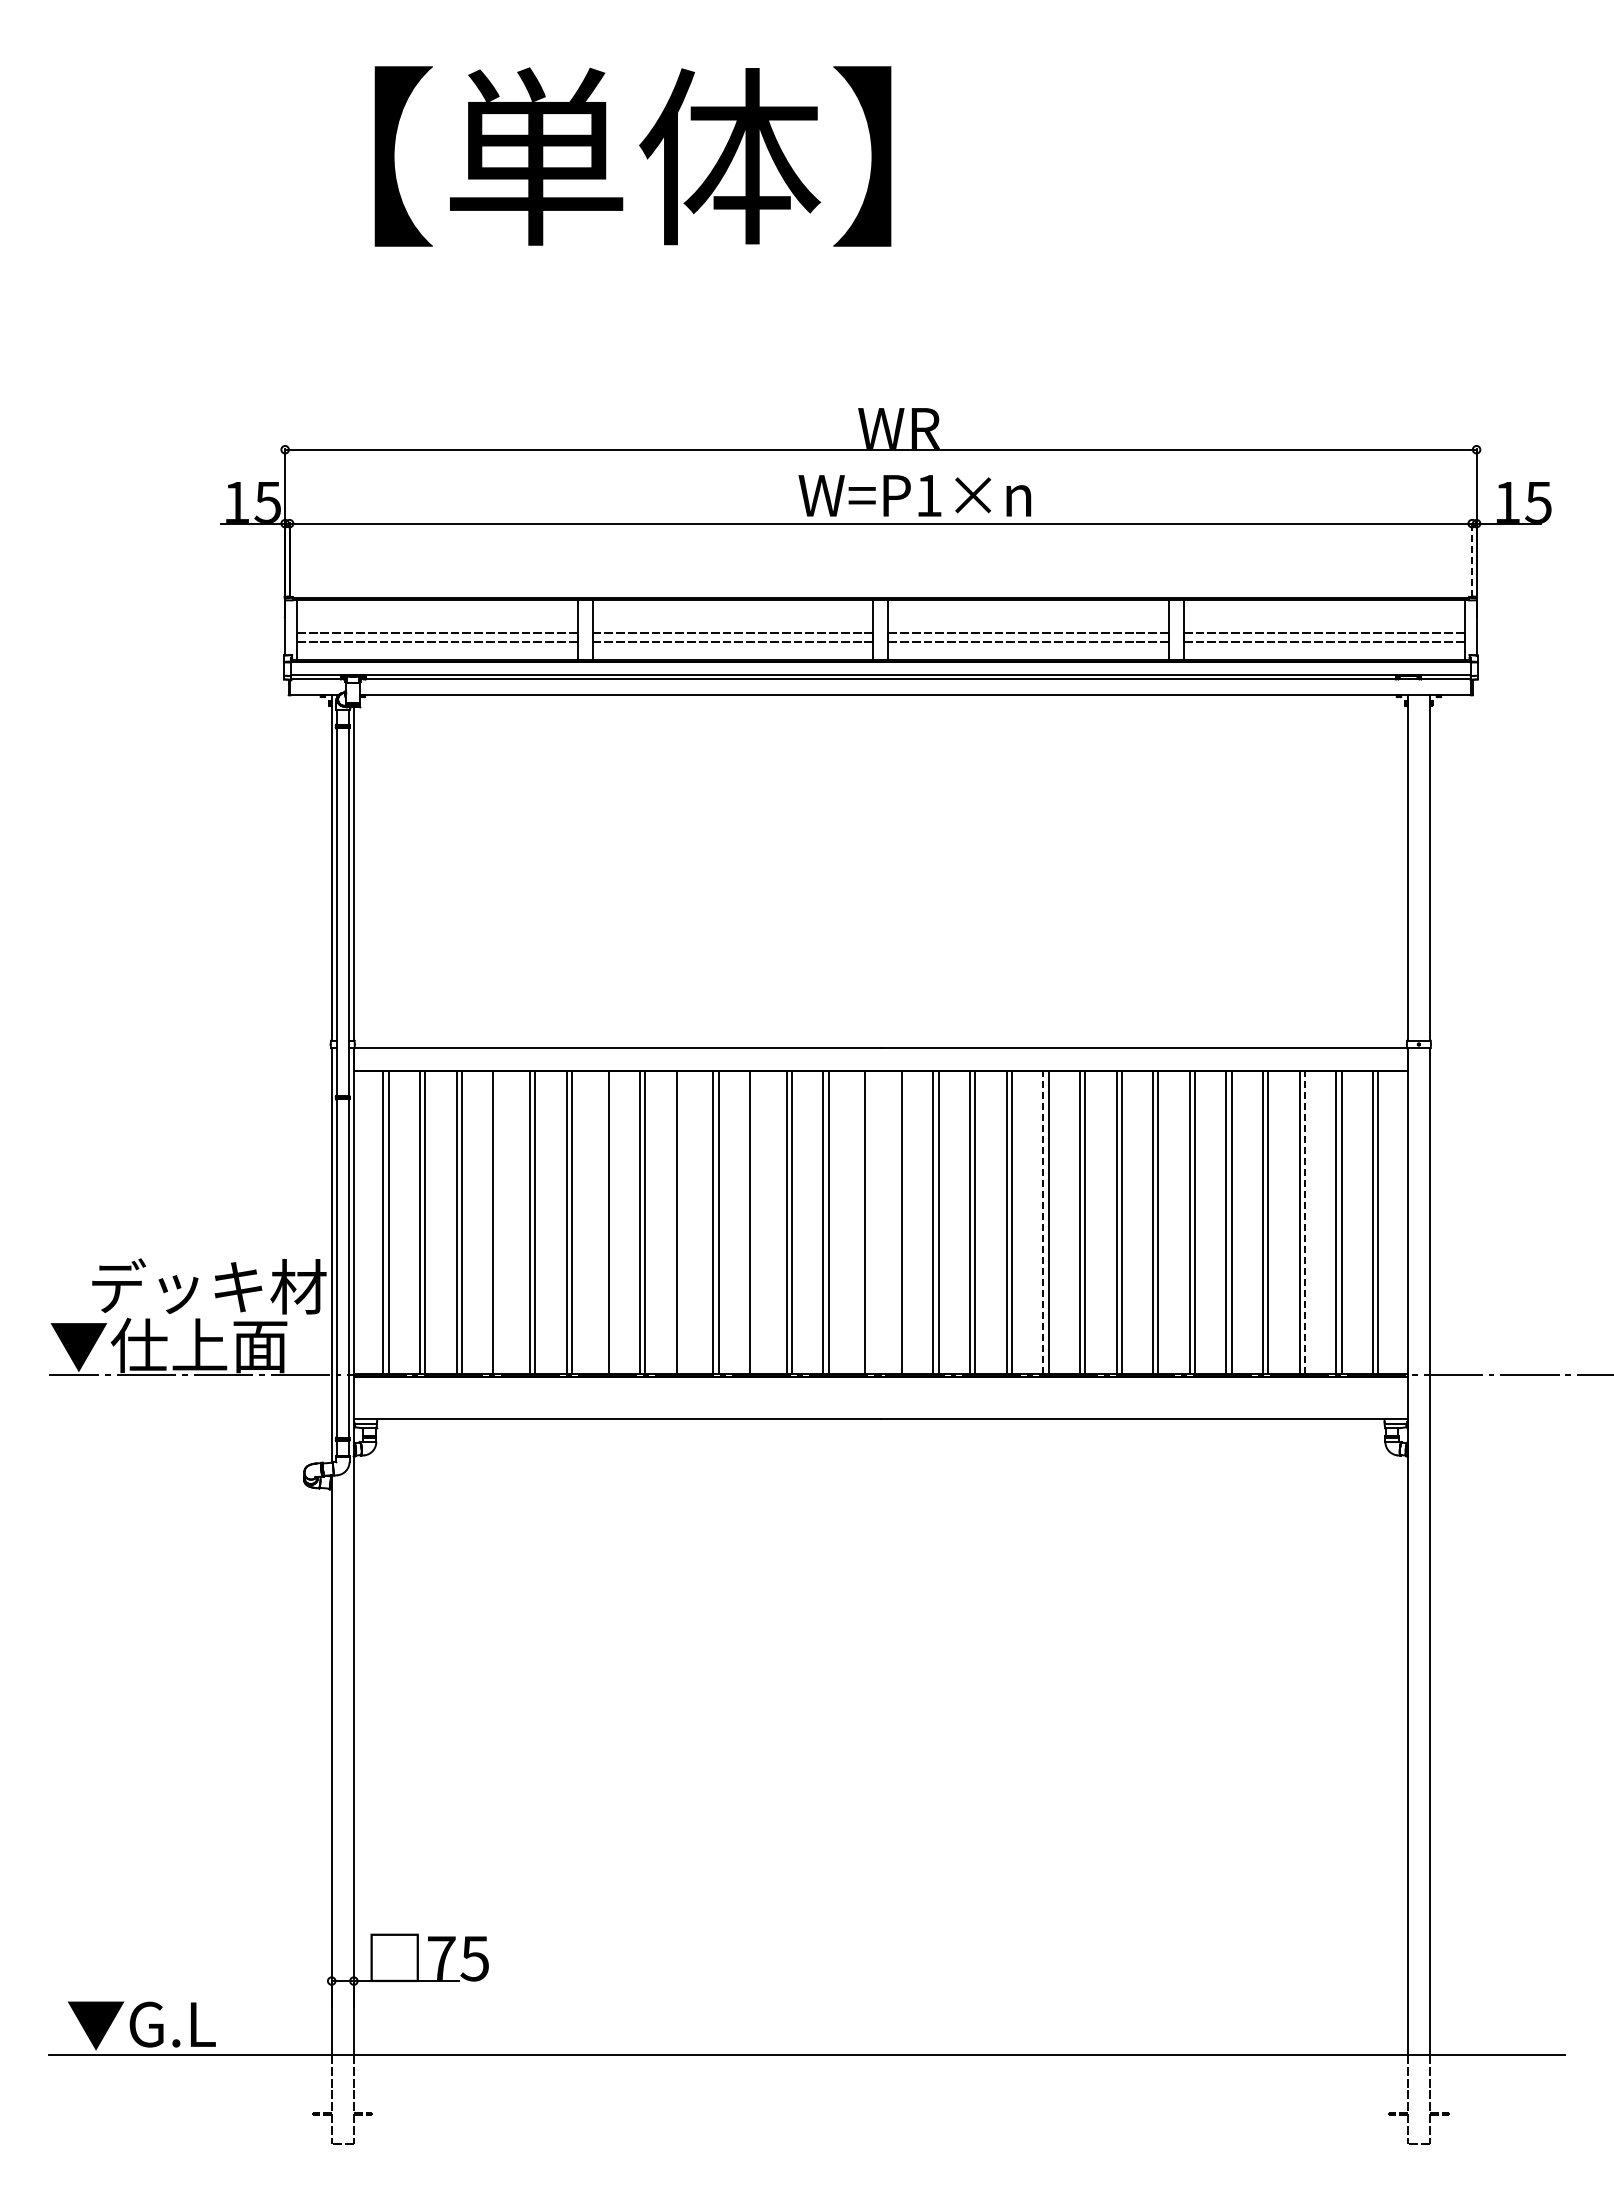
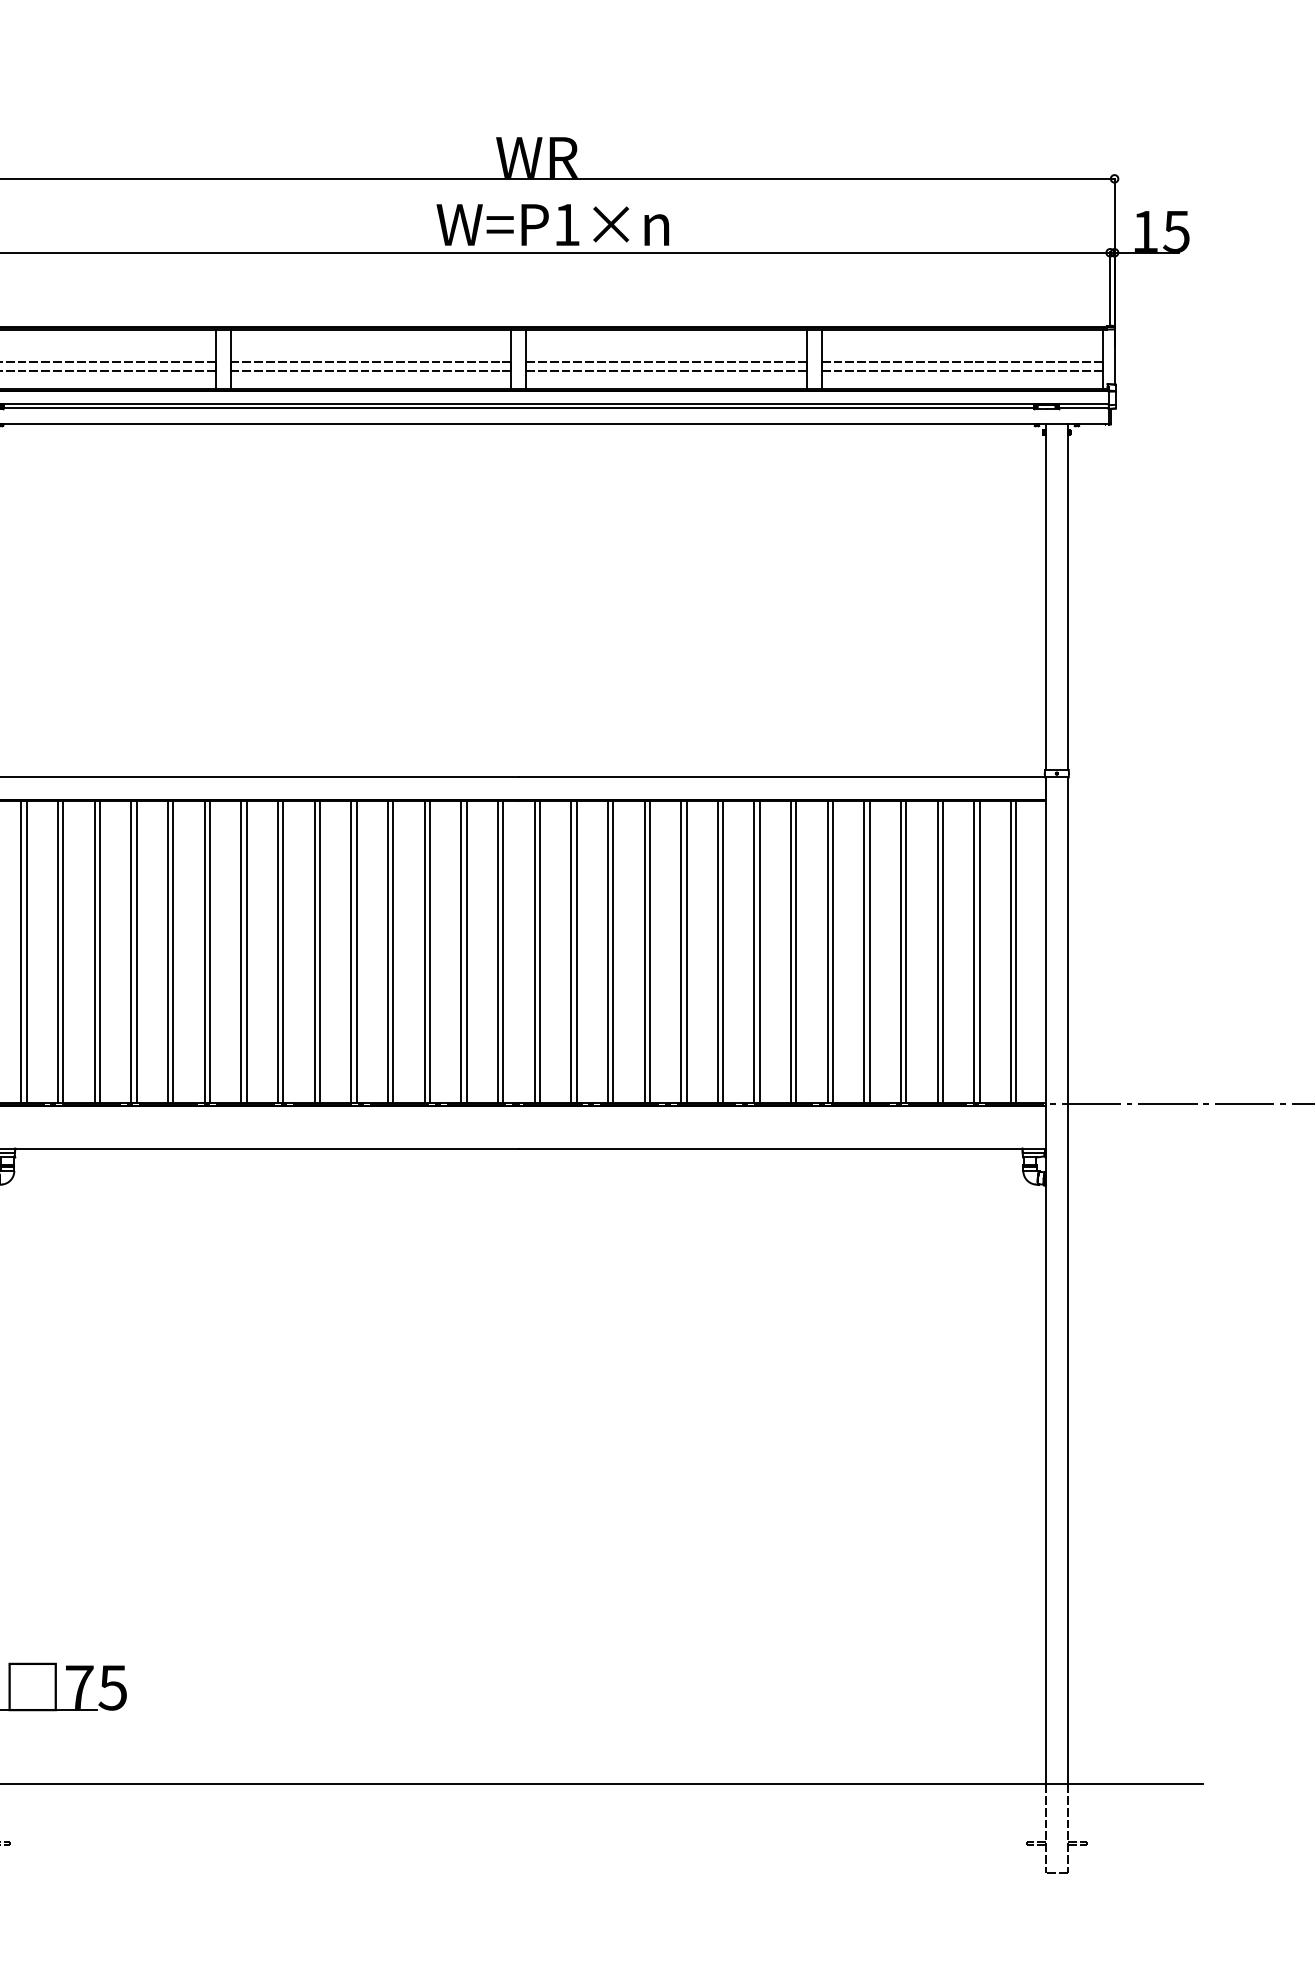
line: (1472, 560) -> (1110, 289), dashed -> solid
line: (498, 1222) -> (136, 951), added
line: (603, 1222) -> (241, 951), added
line: (681, 1222) -> (319, 951), added
line: (755, 1222) -> (393, 951), added
line: (859, 1222) -> (497, 951), added
line: (896, 1222) -> (534, 951), added
line: (1043, 1222) -> (681, 951), dashed -> solid
line: (1305, 1222) -> (943, 951), dashed -> solid

